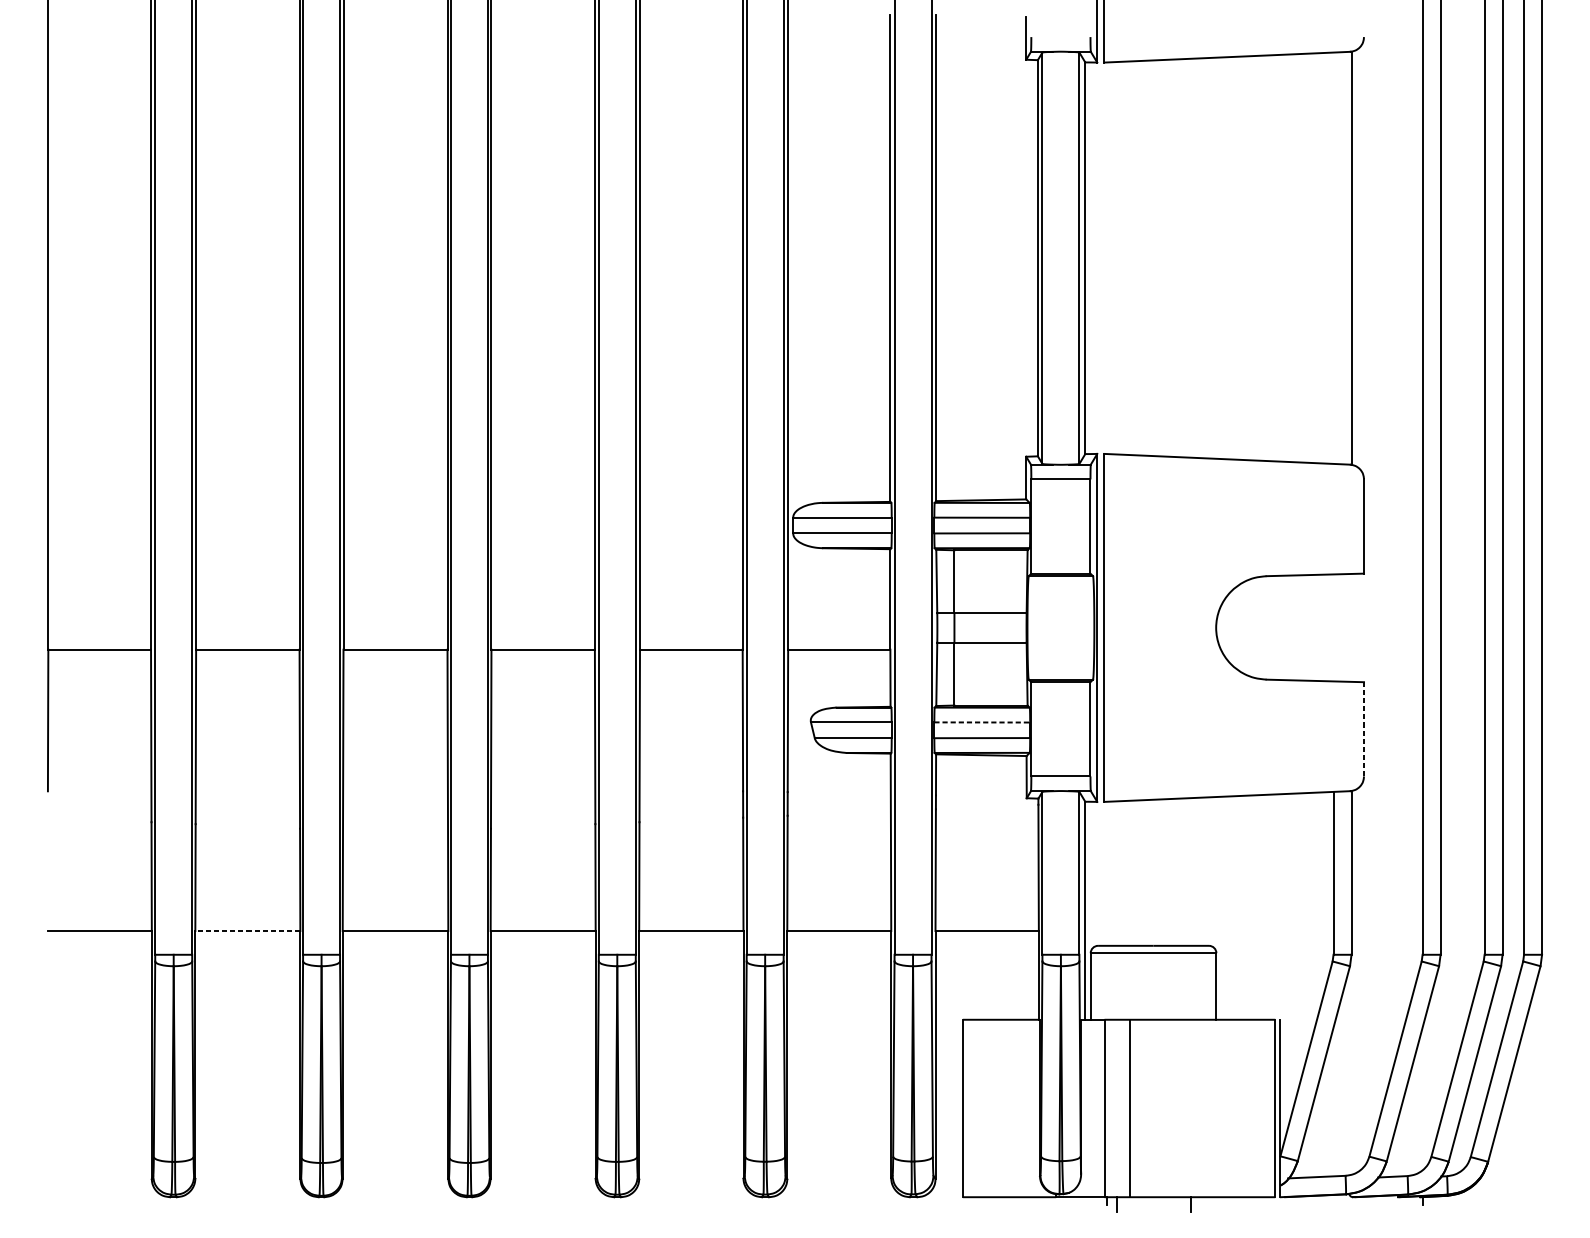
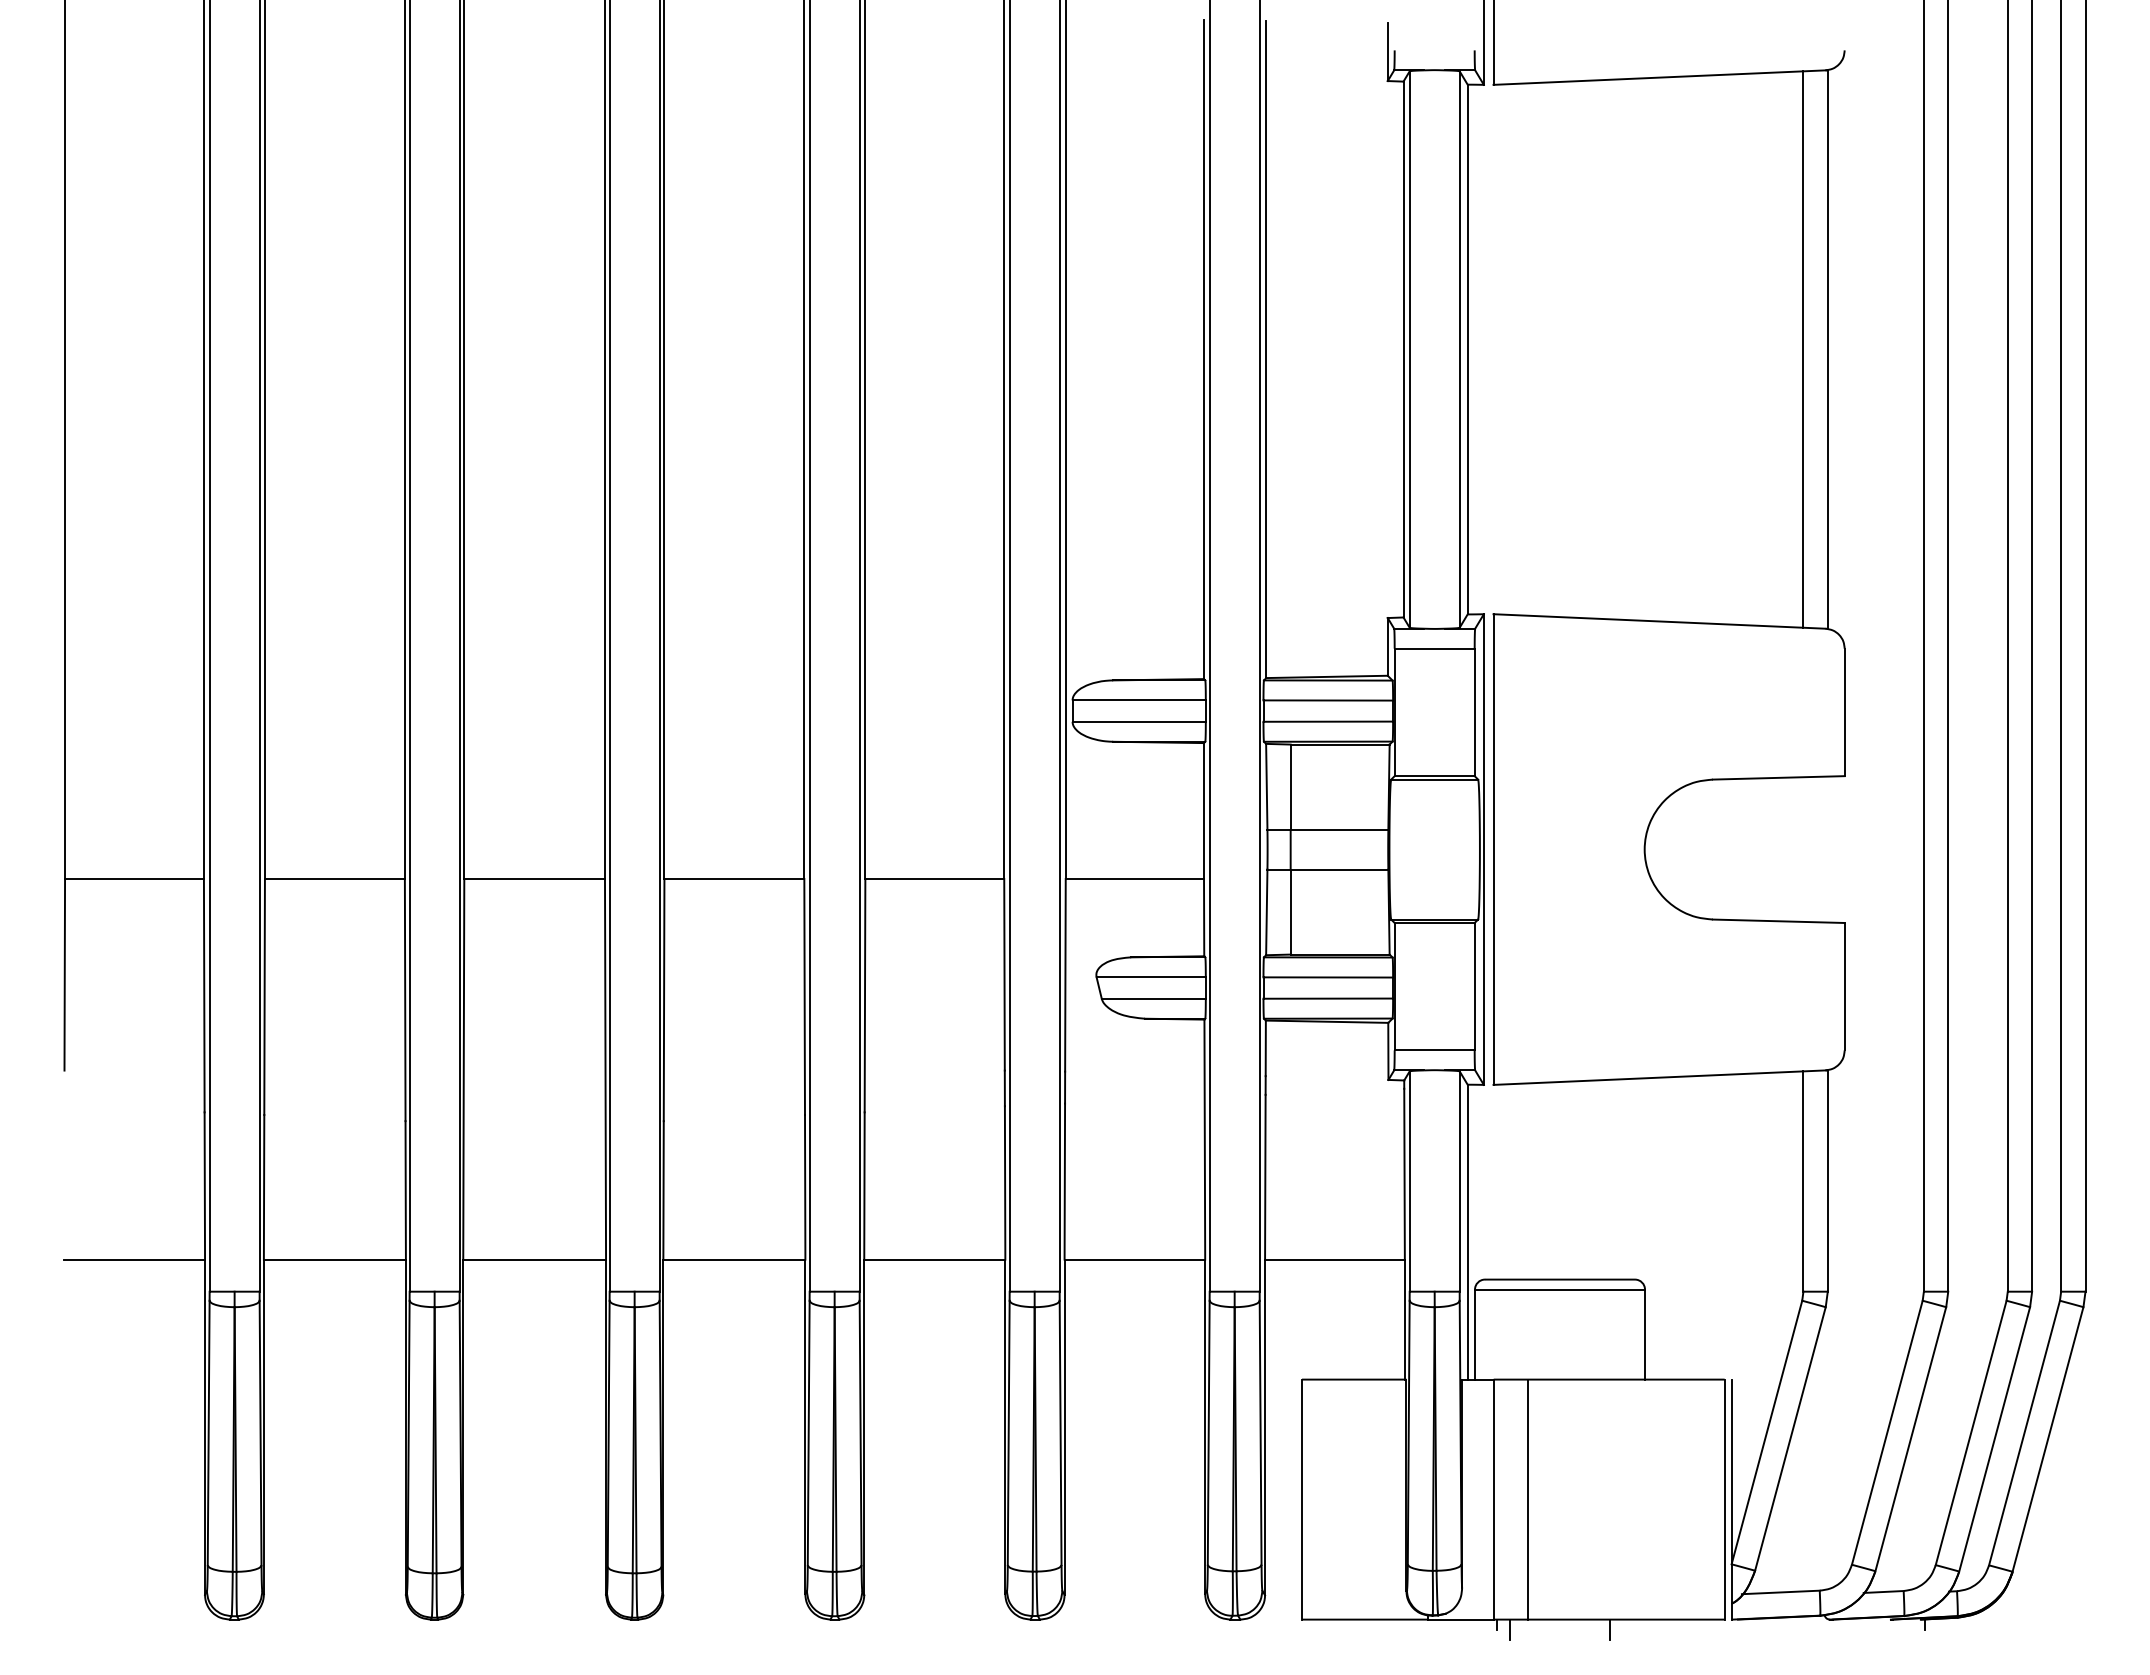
line: (1333, 258) -> (1803, 349), added
line: (982, 722) -> (1328, 977), dashed -> solid
line: (1363, 729) -> (1844, 986), dashed -> solid
line: (247, 930) -> (334, 1259), dashed -> solid

